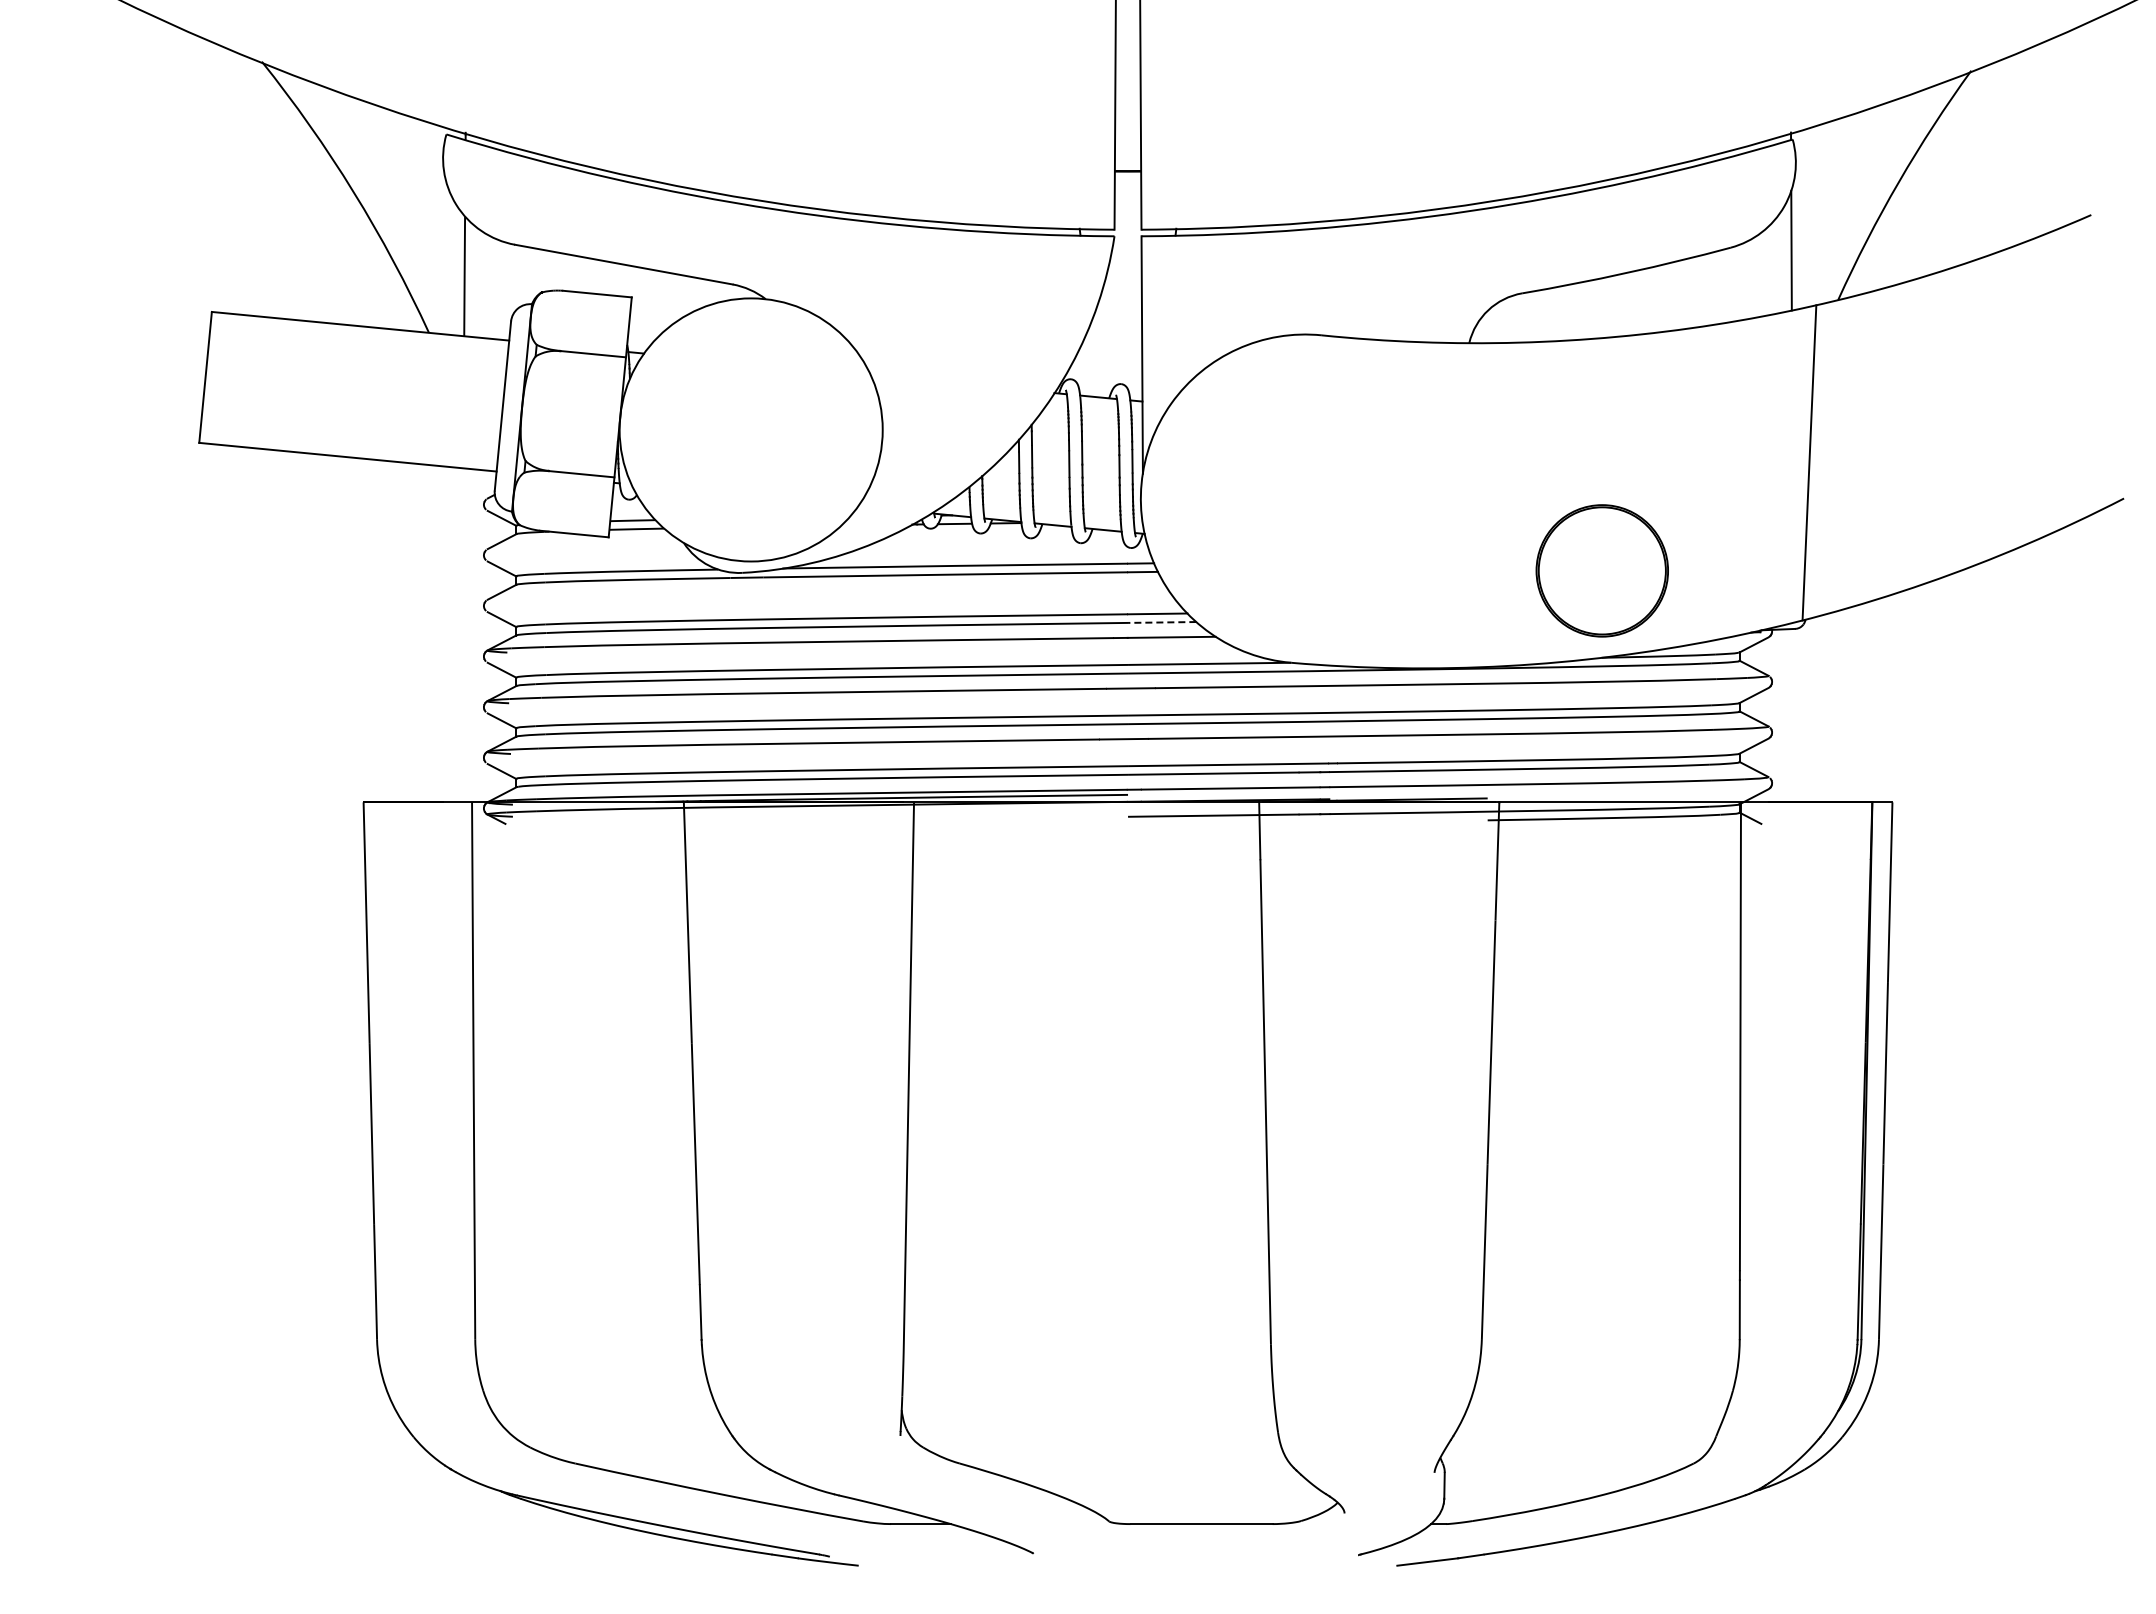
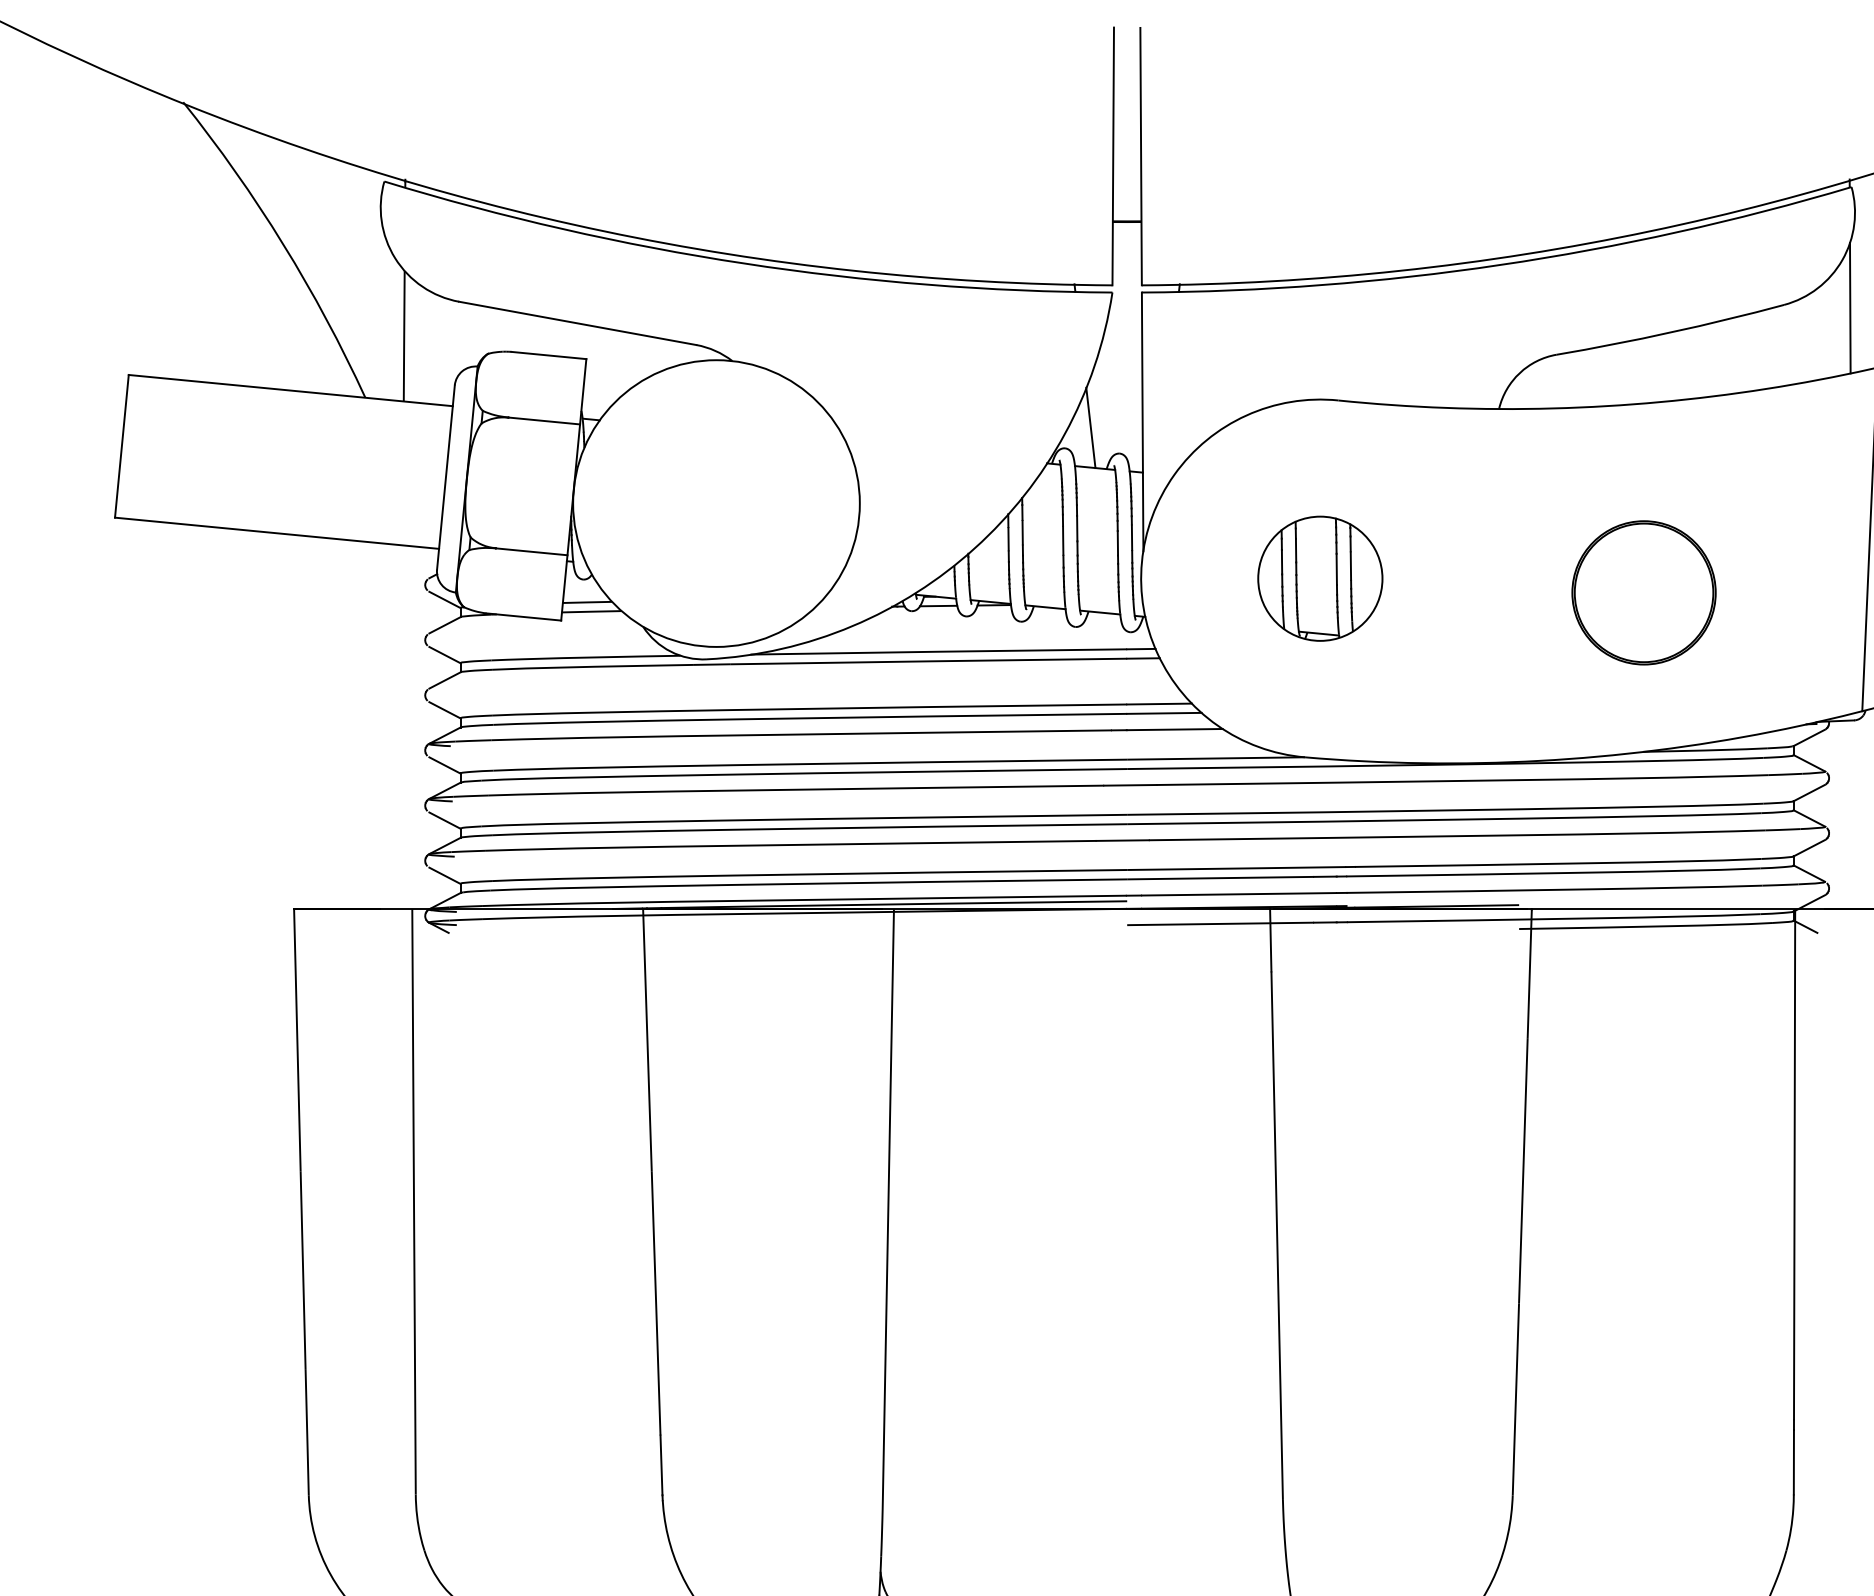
line: (1094, 360) -> (1090, 427), added
part: (1305, 498) -> (1320, 578), added
part: (1601, 570) -> (1643, 592), moved
line: (1161, 622) -> (1163, 713), dashed -> solid

